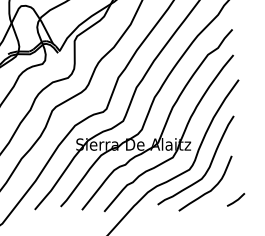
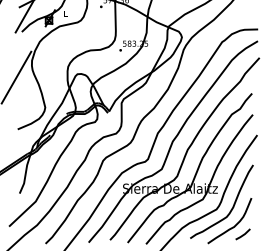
line: (235, 199) -> (242, 234), moved

